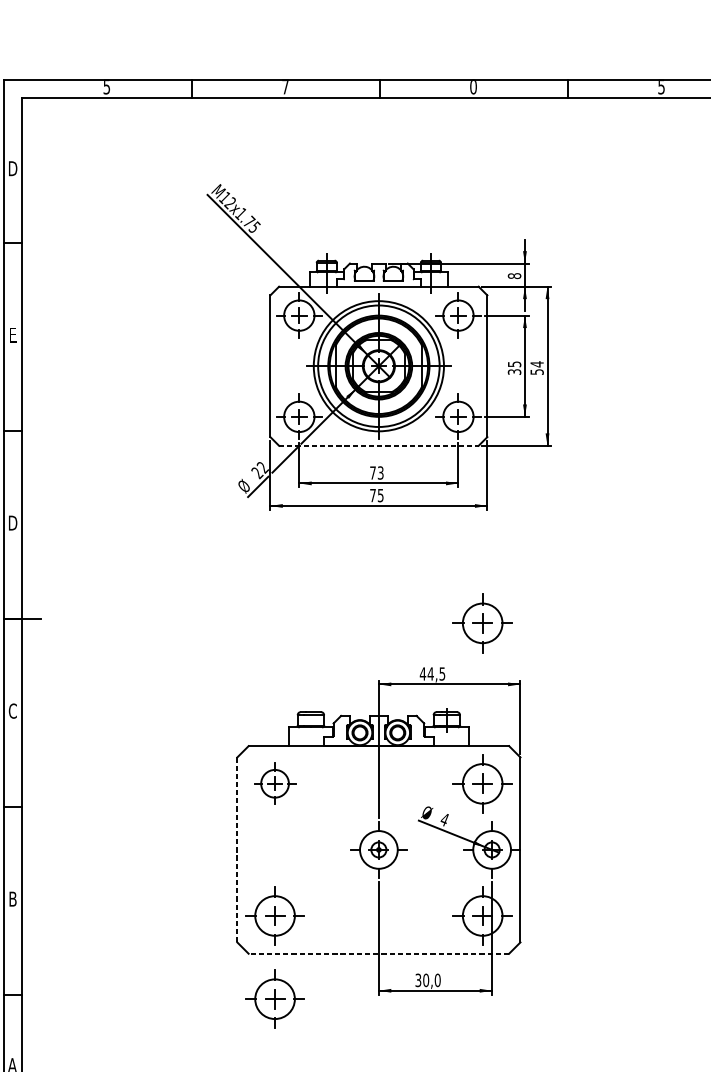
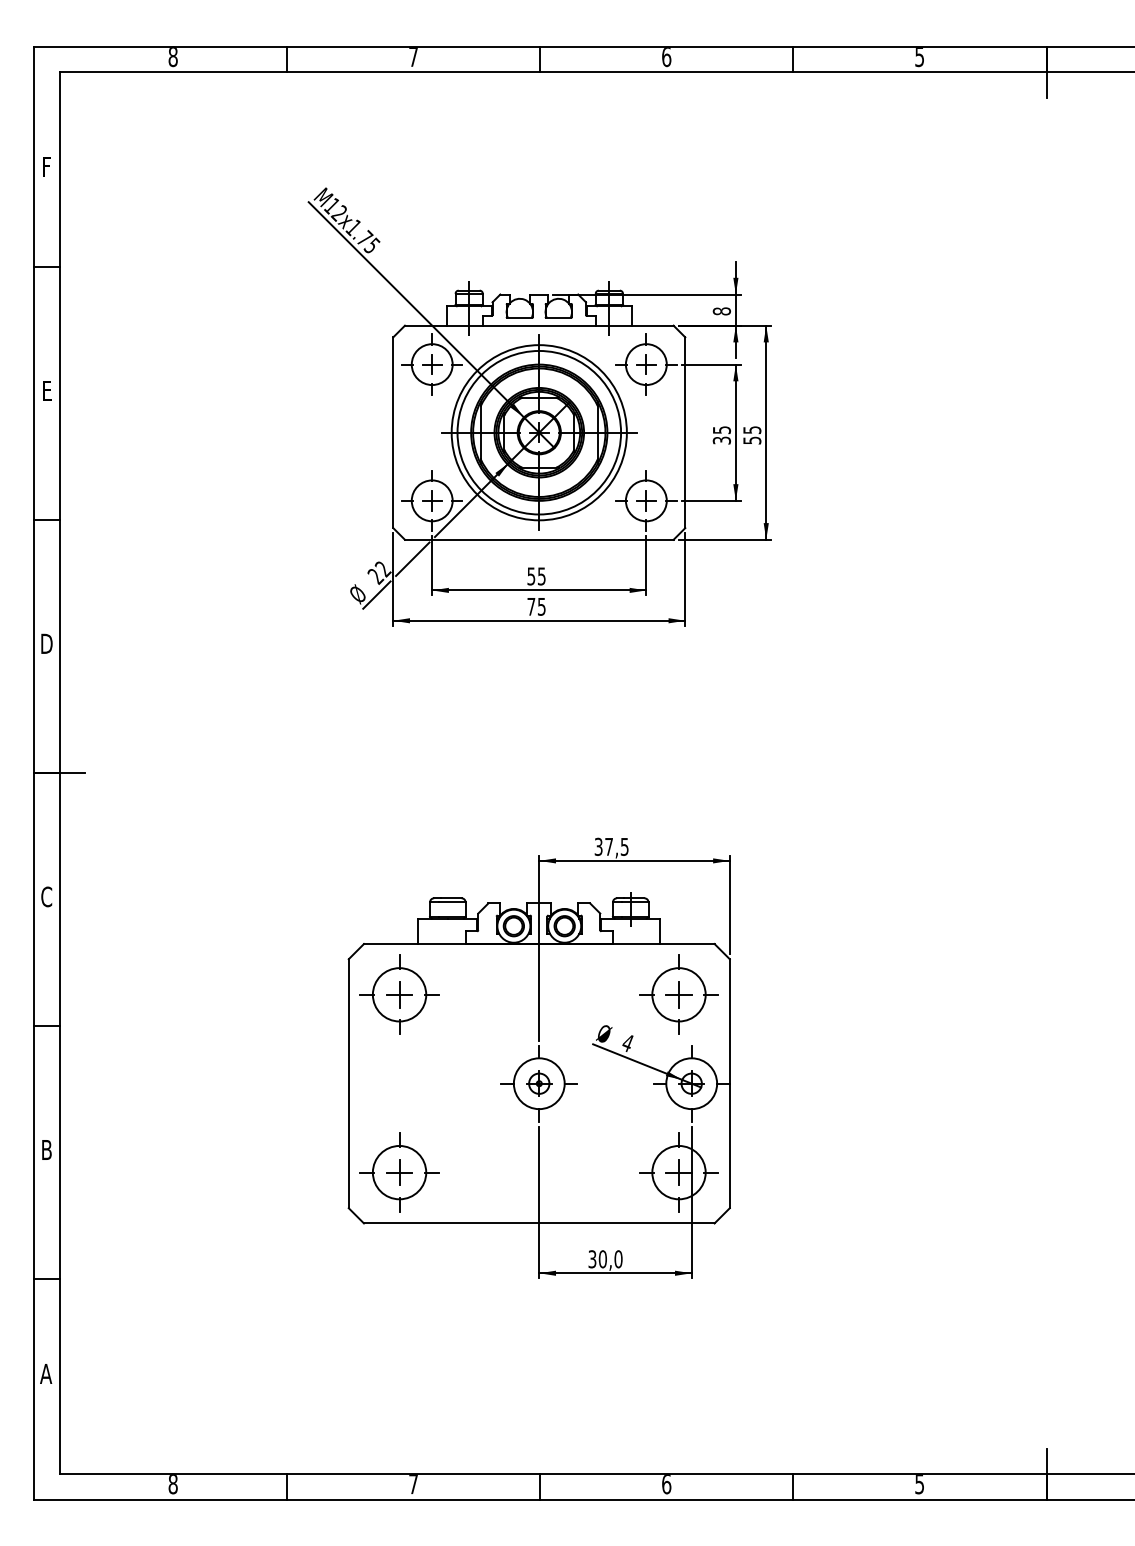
text: (106, 87) -> (172, 57), 5 -> 8
text: (473, 87) -> (666, 57), 0 -> 6
text: (12, 168) -> (46, 166), D -> F
text: (537, 363) -> (752, 429), 54 -> 55
line: (379, 445) -> (539, 539), dashed -> solid
text: (376, 473) -> (536, 576), 73 -> 55
part: (482, 623) -> (678, 778), removed
text: (426, 673) -> (603, 846), 44,5 -> 37,5
part: (275, 783) -> (399, 994), size x1.43
line: (237, 849) -> (348, 1083), dashed -> solid
line: (378, 953) -> (538, 1223), dashed -> solid
part: (275, 999) -> (399, 1284), removed

